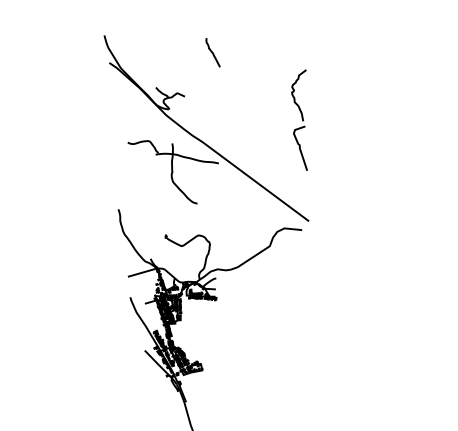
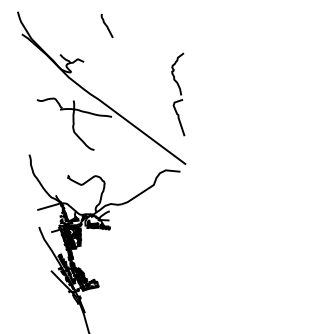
part: (299, 119) -> (178, 93), moved

